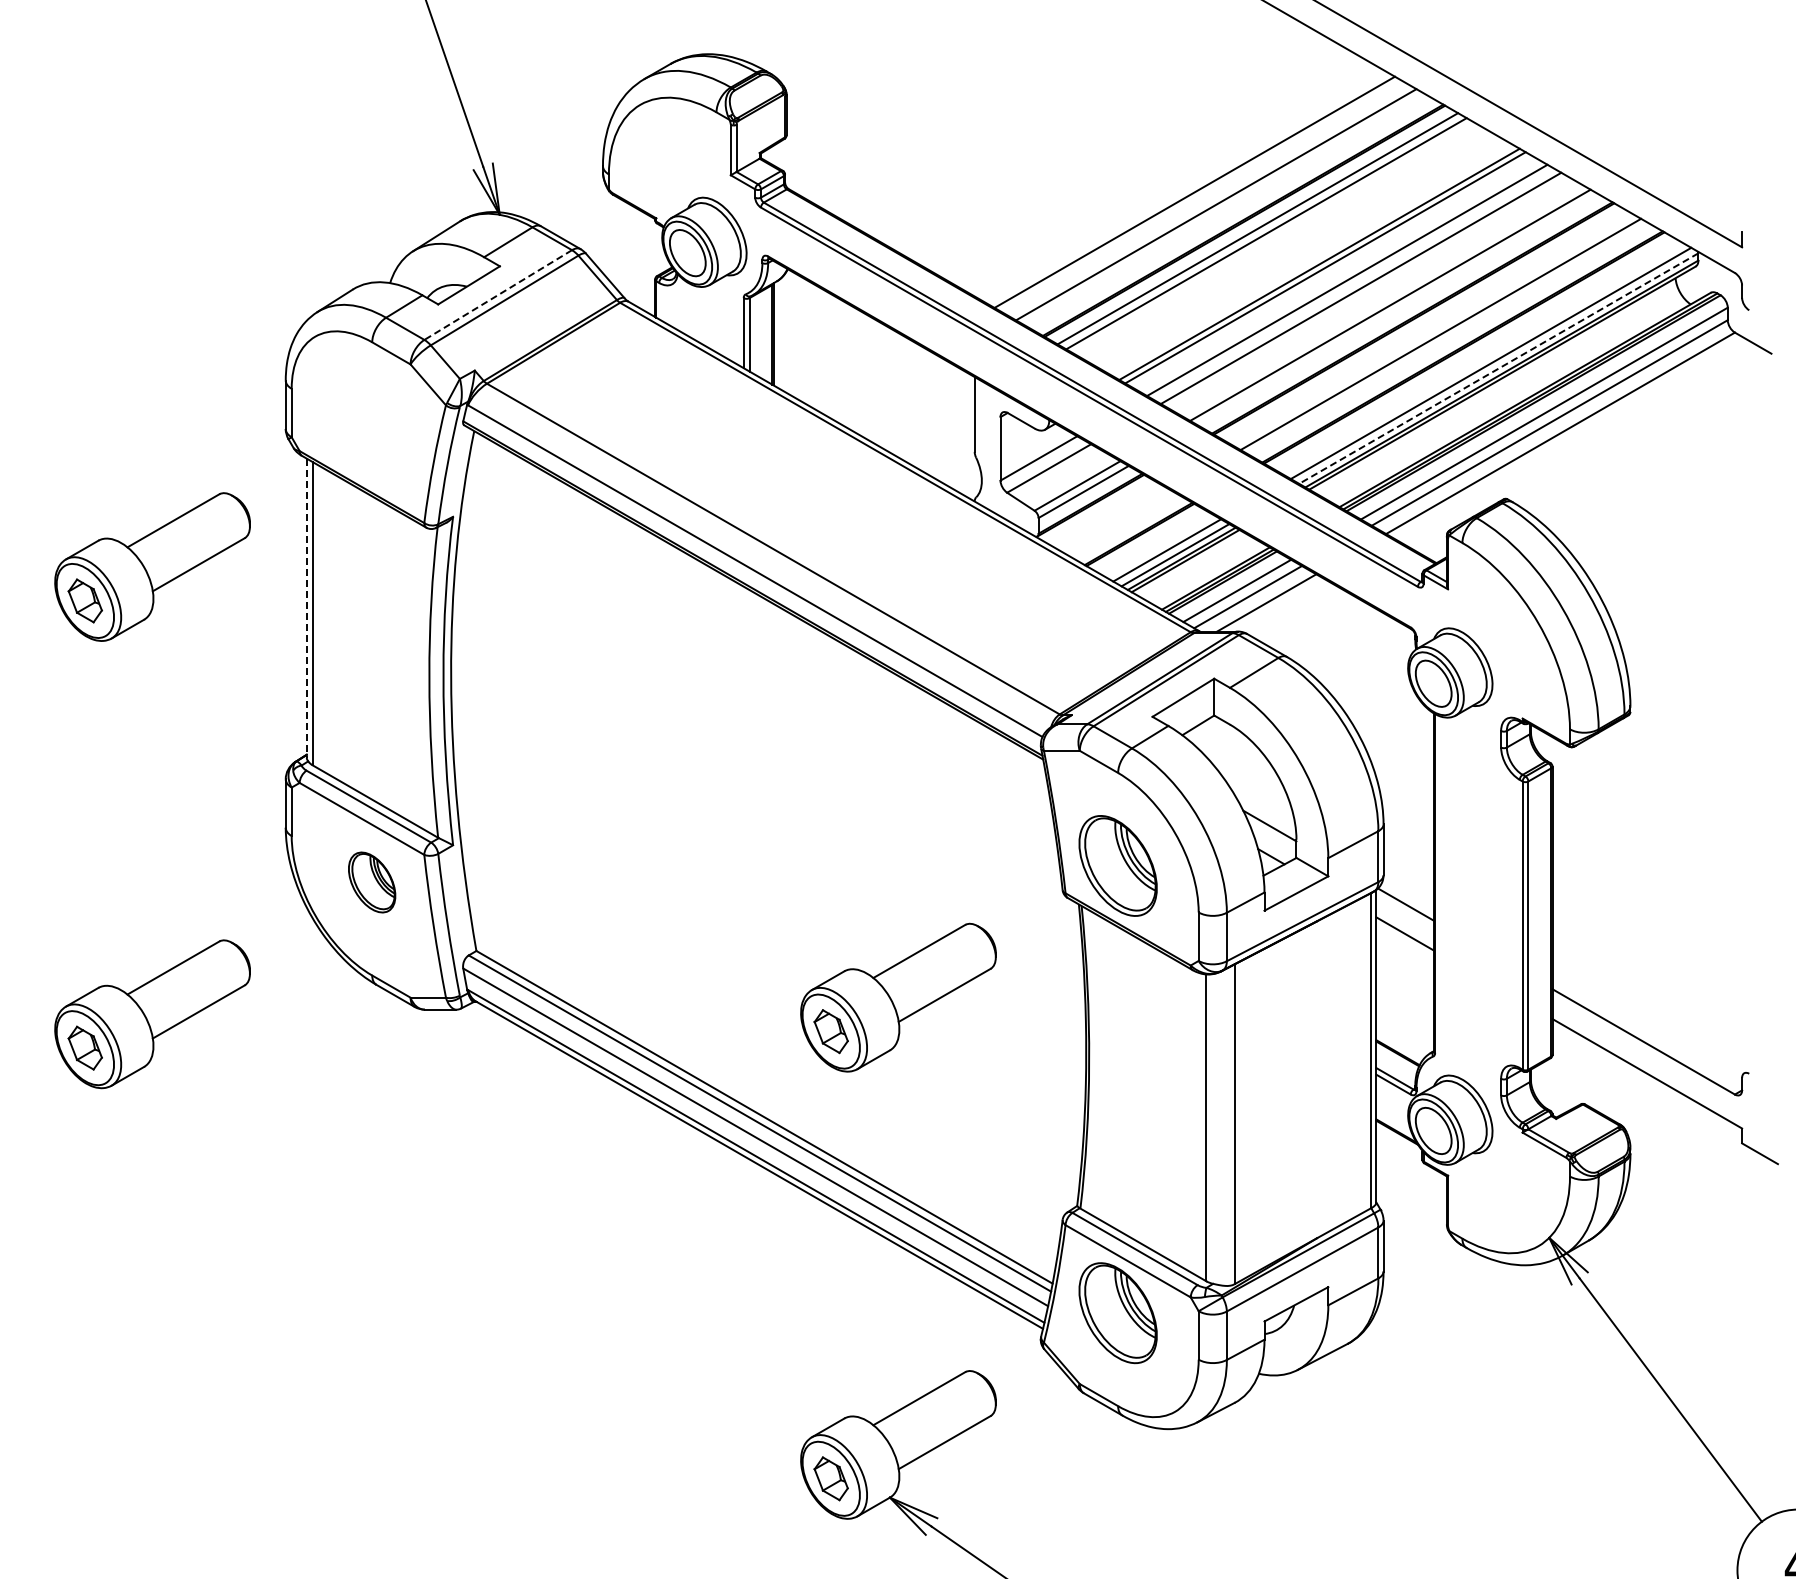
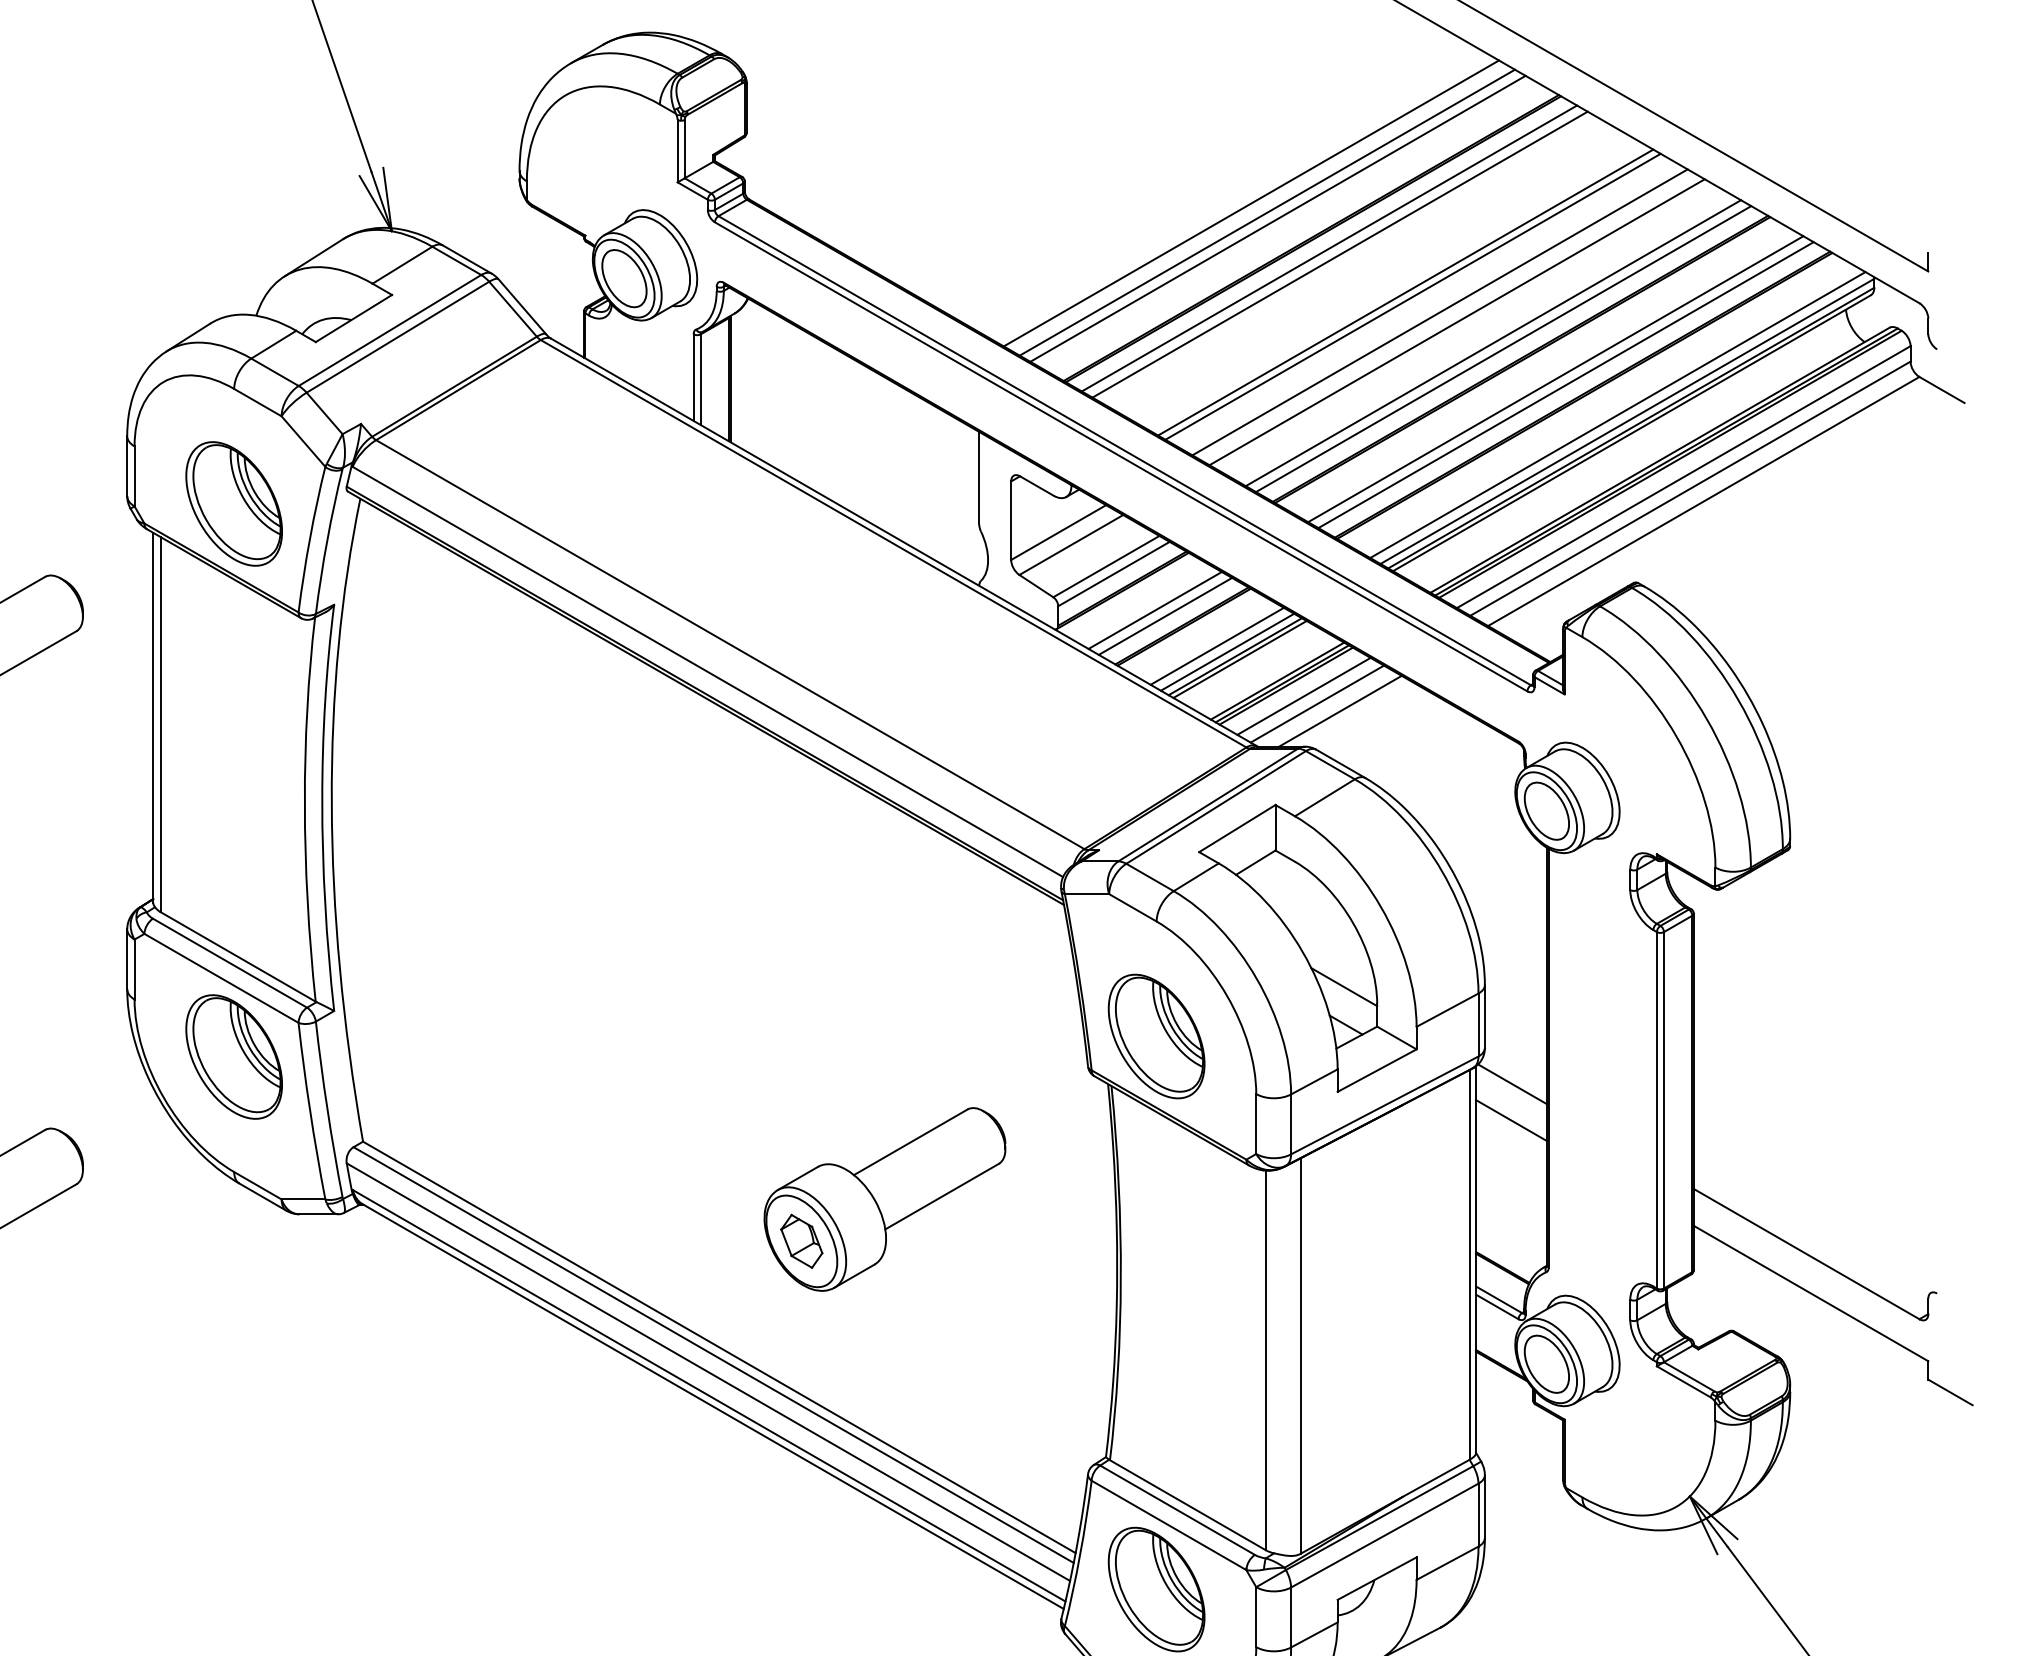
line: (1207, 199) -> (1267, 212), added
line: (497, 295) -> (389, 331), dashed -> solid
line: (1398, 309) -> (1503, 348), added
line: (1448, 338) -> (1565, 384), added
line: (1498, 368) -> (1627, 421), dashed -> solid
part: (371, 435) -> (233, 504), added
line: (1116, 521) -> (1154, 610), added
line: (1125, 526) -> (1165, 616), added
line: (306, 608) -> (152, 718), dashed -> solid
part: (371, 882) -> (233, 1056), size x1.67

